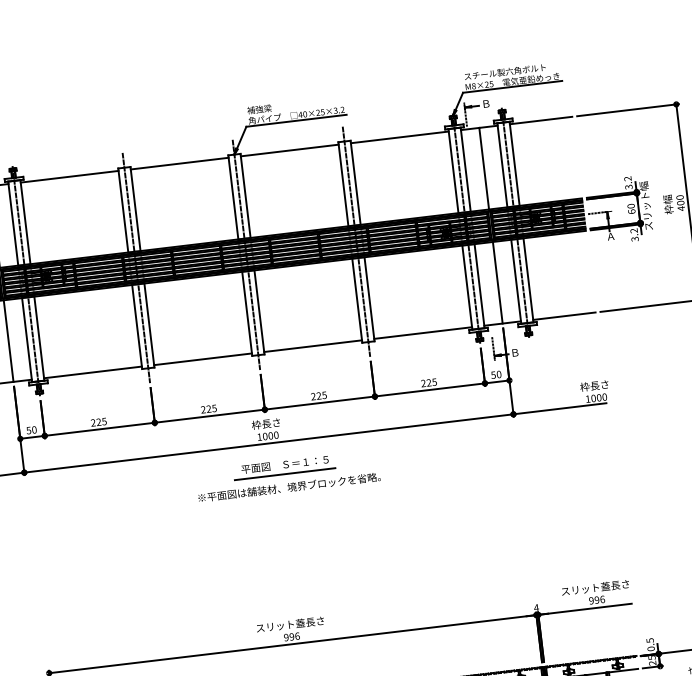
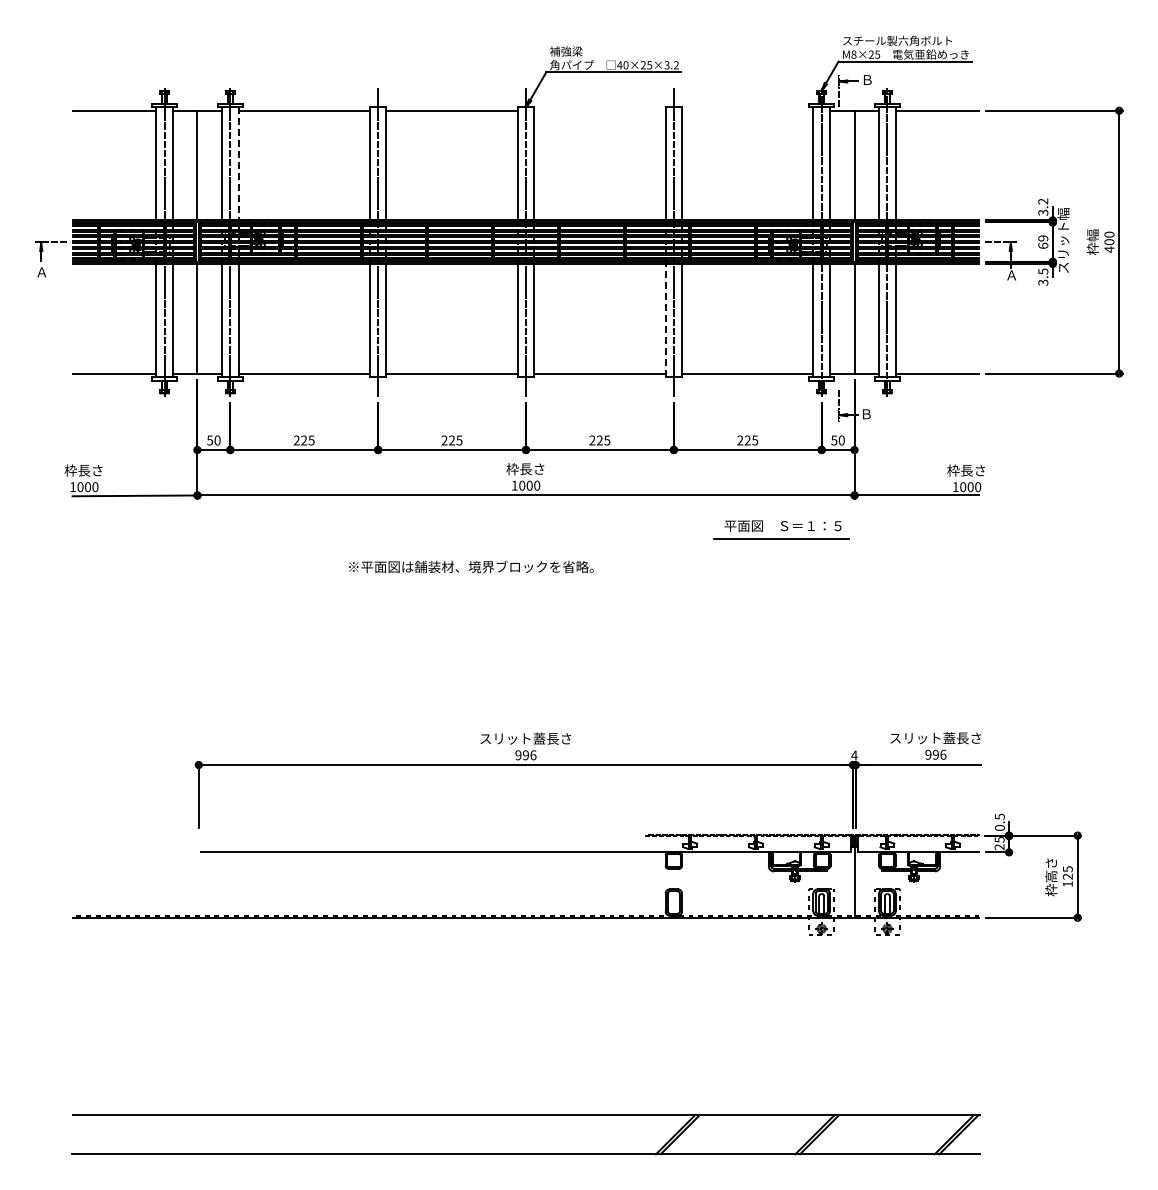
line: (399, 137) -> (747, 110), removed
line: (289, 150) -> (599, 110), removed
text: (631, 206) -> (1043, 238), 60 -> 69
line: (25, 222) -> (238, 164), solid -> dashed
text: (634, 230) -> (1043, 271), 3.2 -> 3.5
line: (357, 300) -> (665, 319), solid -> dashed
part: (284, 467) -> (781, 529), moved
text: (289, 487) -> (471, 566), moved

